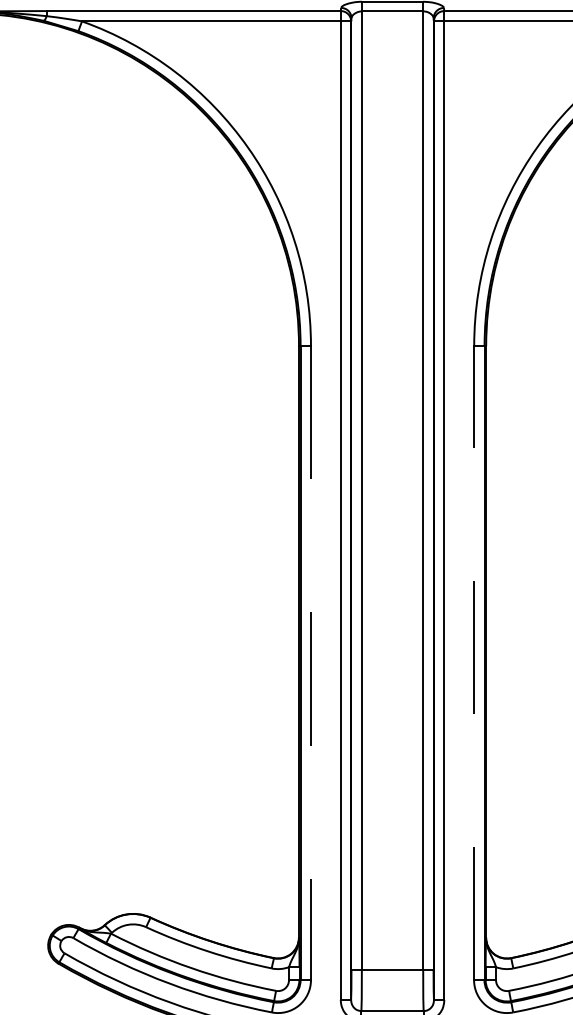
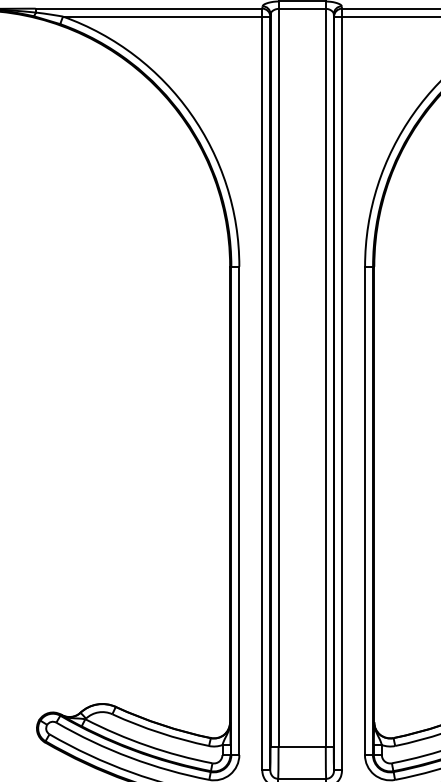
line: (310, 663) -> (238, 511), dashed -> solid
line: (474, 663) -> (365, 511), dashed -> solid

